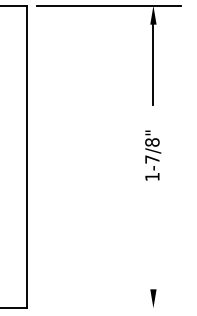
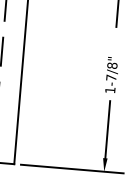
text: (153, 155) -> (112, 75), moved
line: (153, 249) -> (107, 129), added
line: (108, 308) -> (72, 169), added

